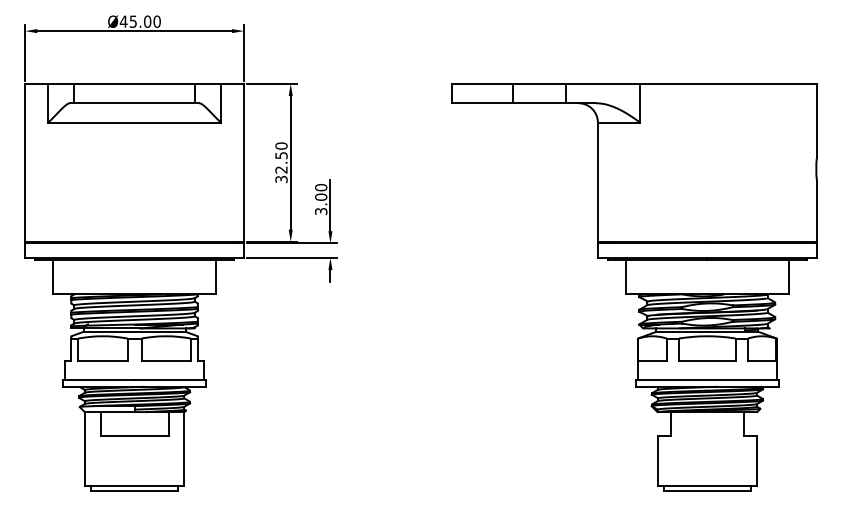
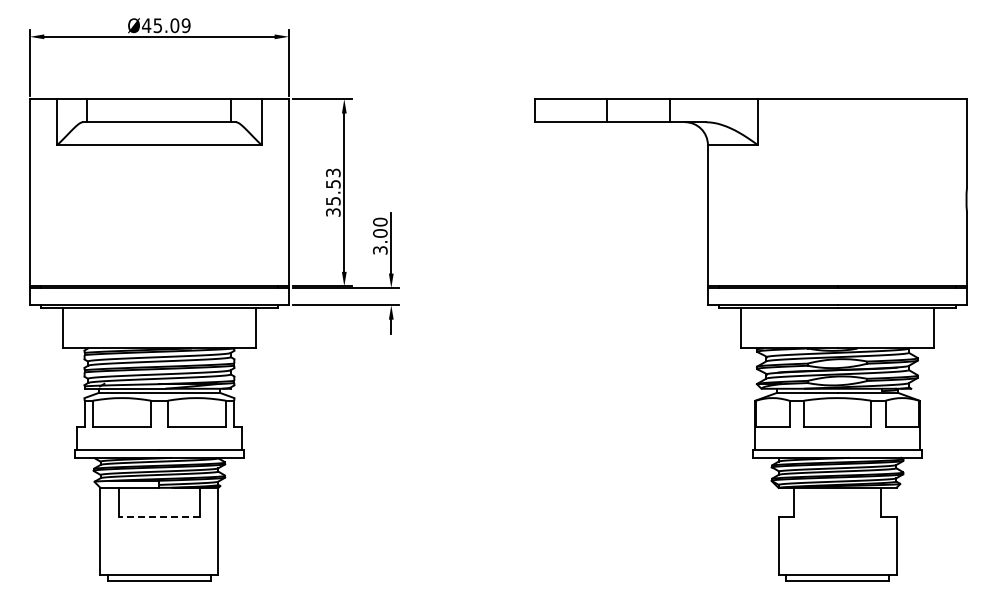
text: (156, 21) -> (185, 25), Ø45.00 -> Ø45.09
text: (281, 157) -> (333, 186), 32.50 -> 35.53
line: (133, 436) -> (158, 516), solid -> dashed

